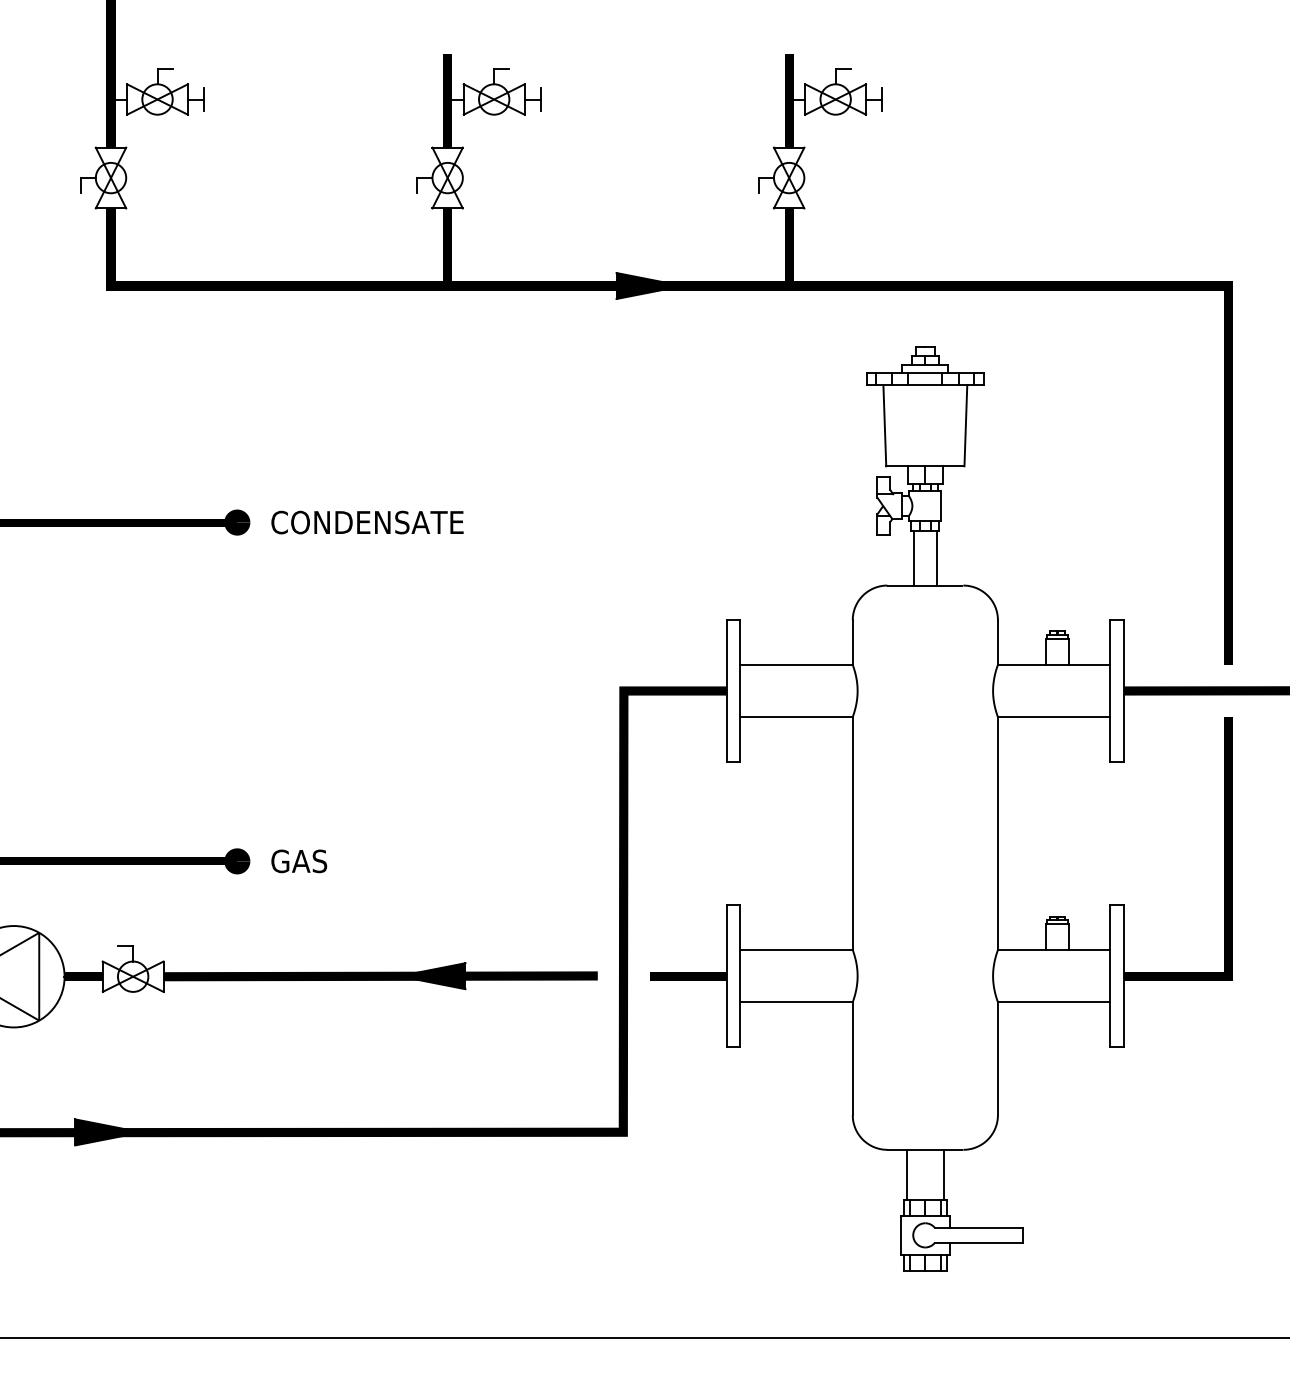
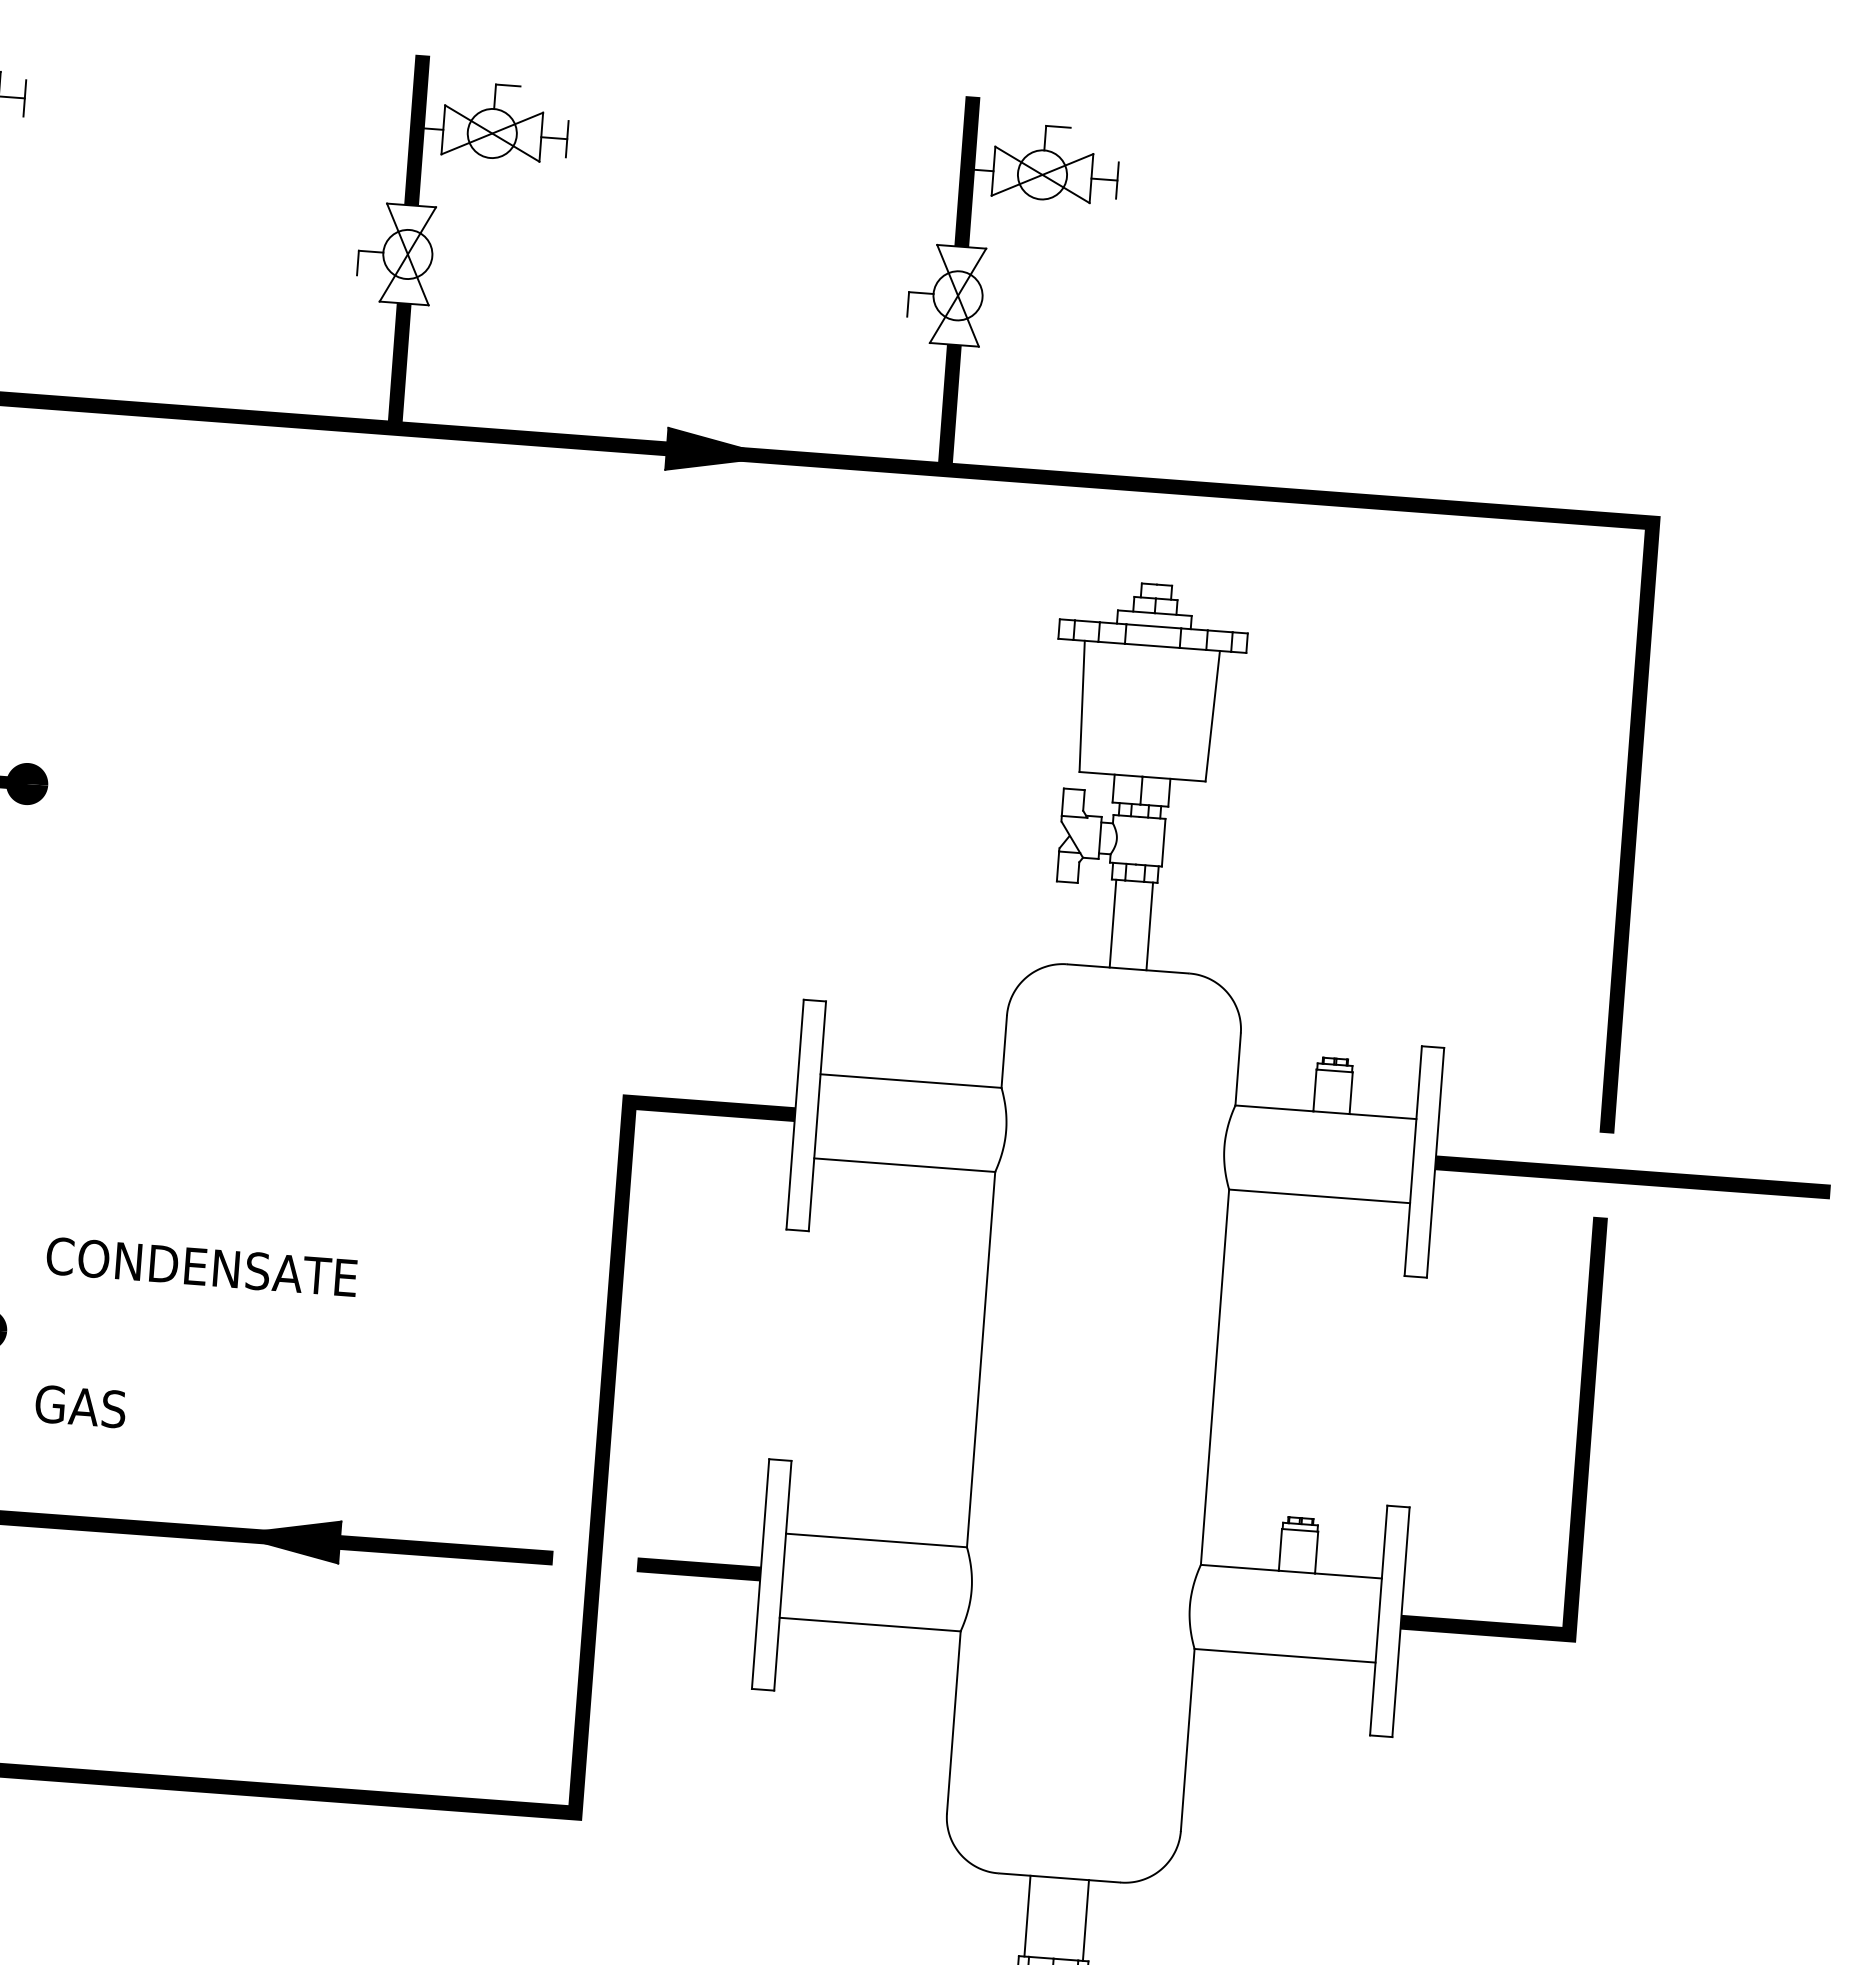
text: (367, 522) -> (201, 1266), moved
text: (299, 861) -> (81, 1406), moved

